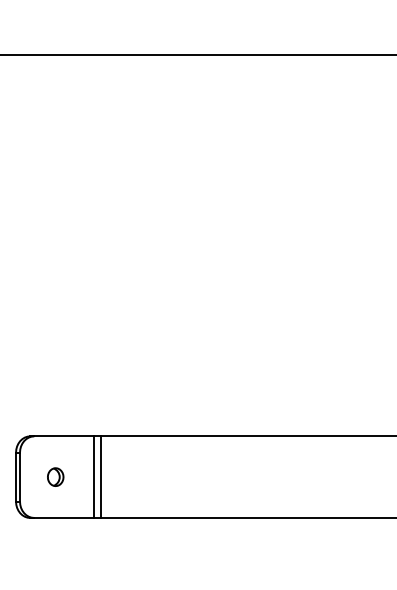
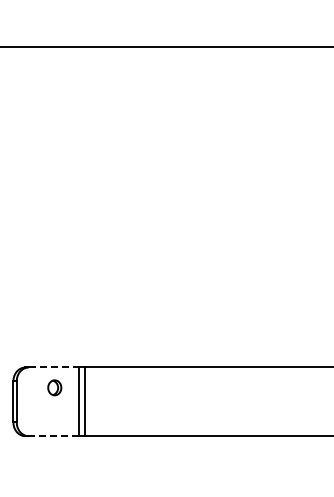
line: (64, 436) -> (54, 367), solid -> dashed
part: (55, 476) -> (54, 387), moved
line: (63, 518) -> (53, 436), solid -> dashed

